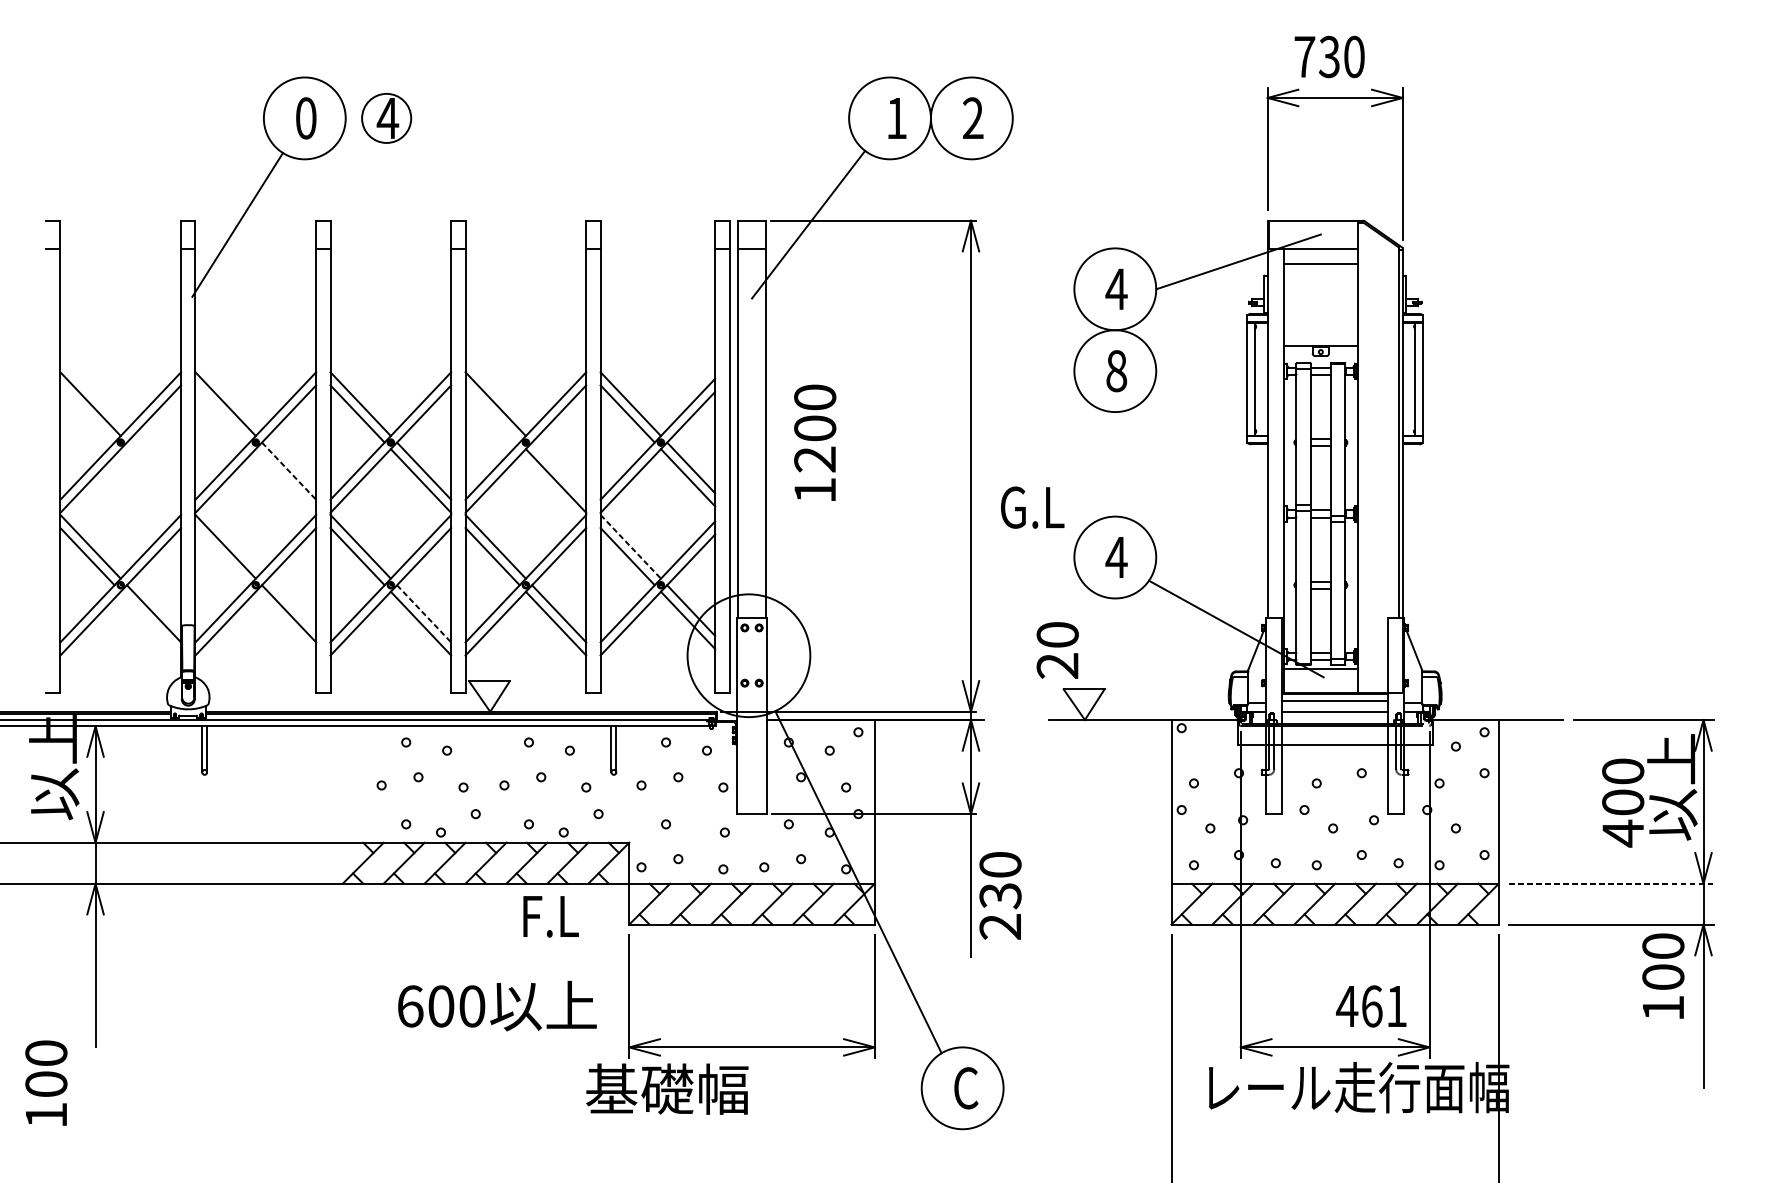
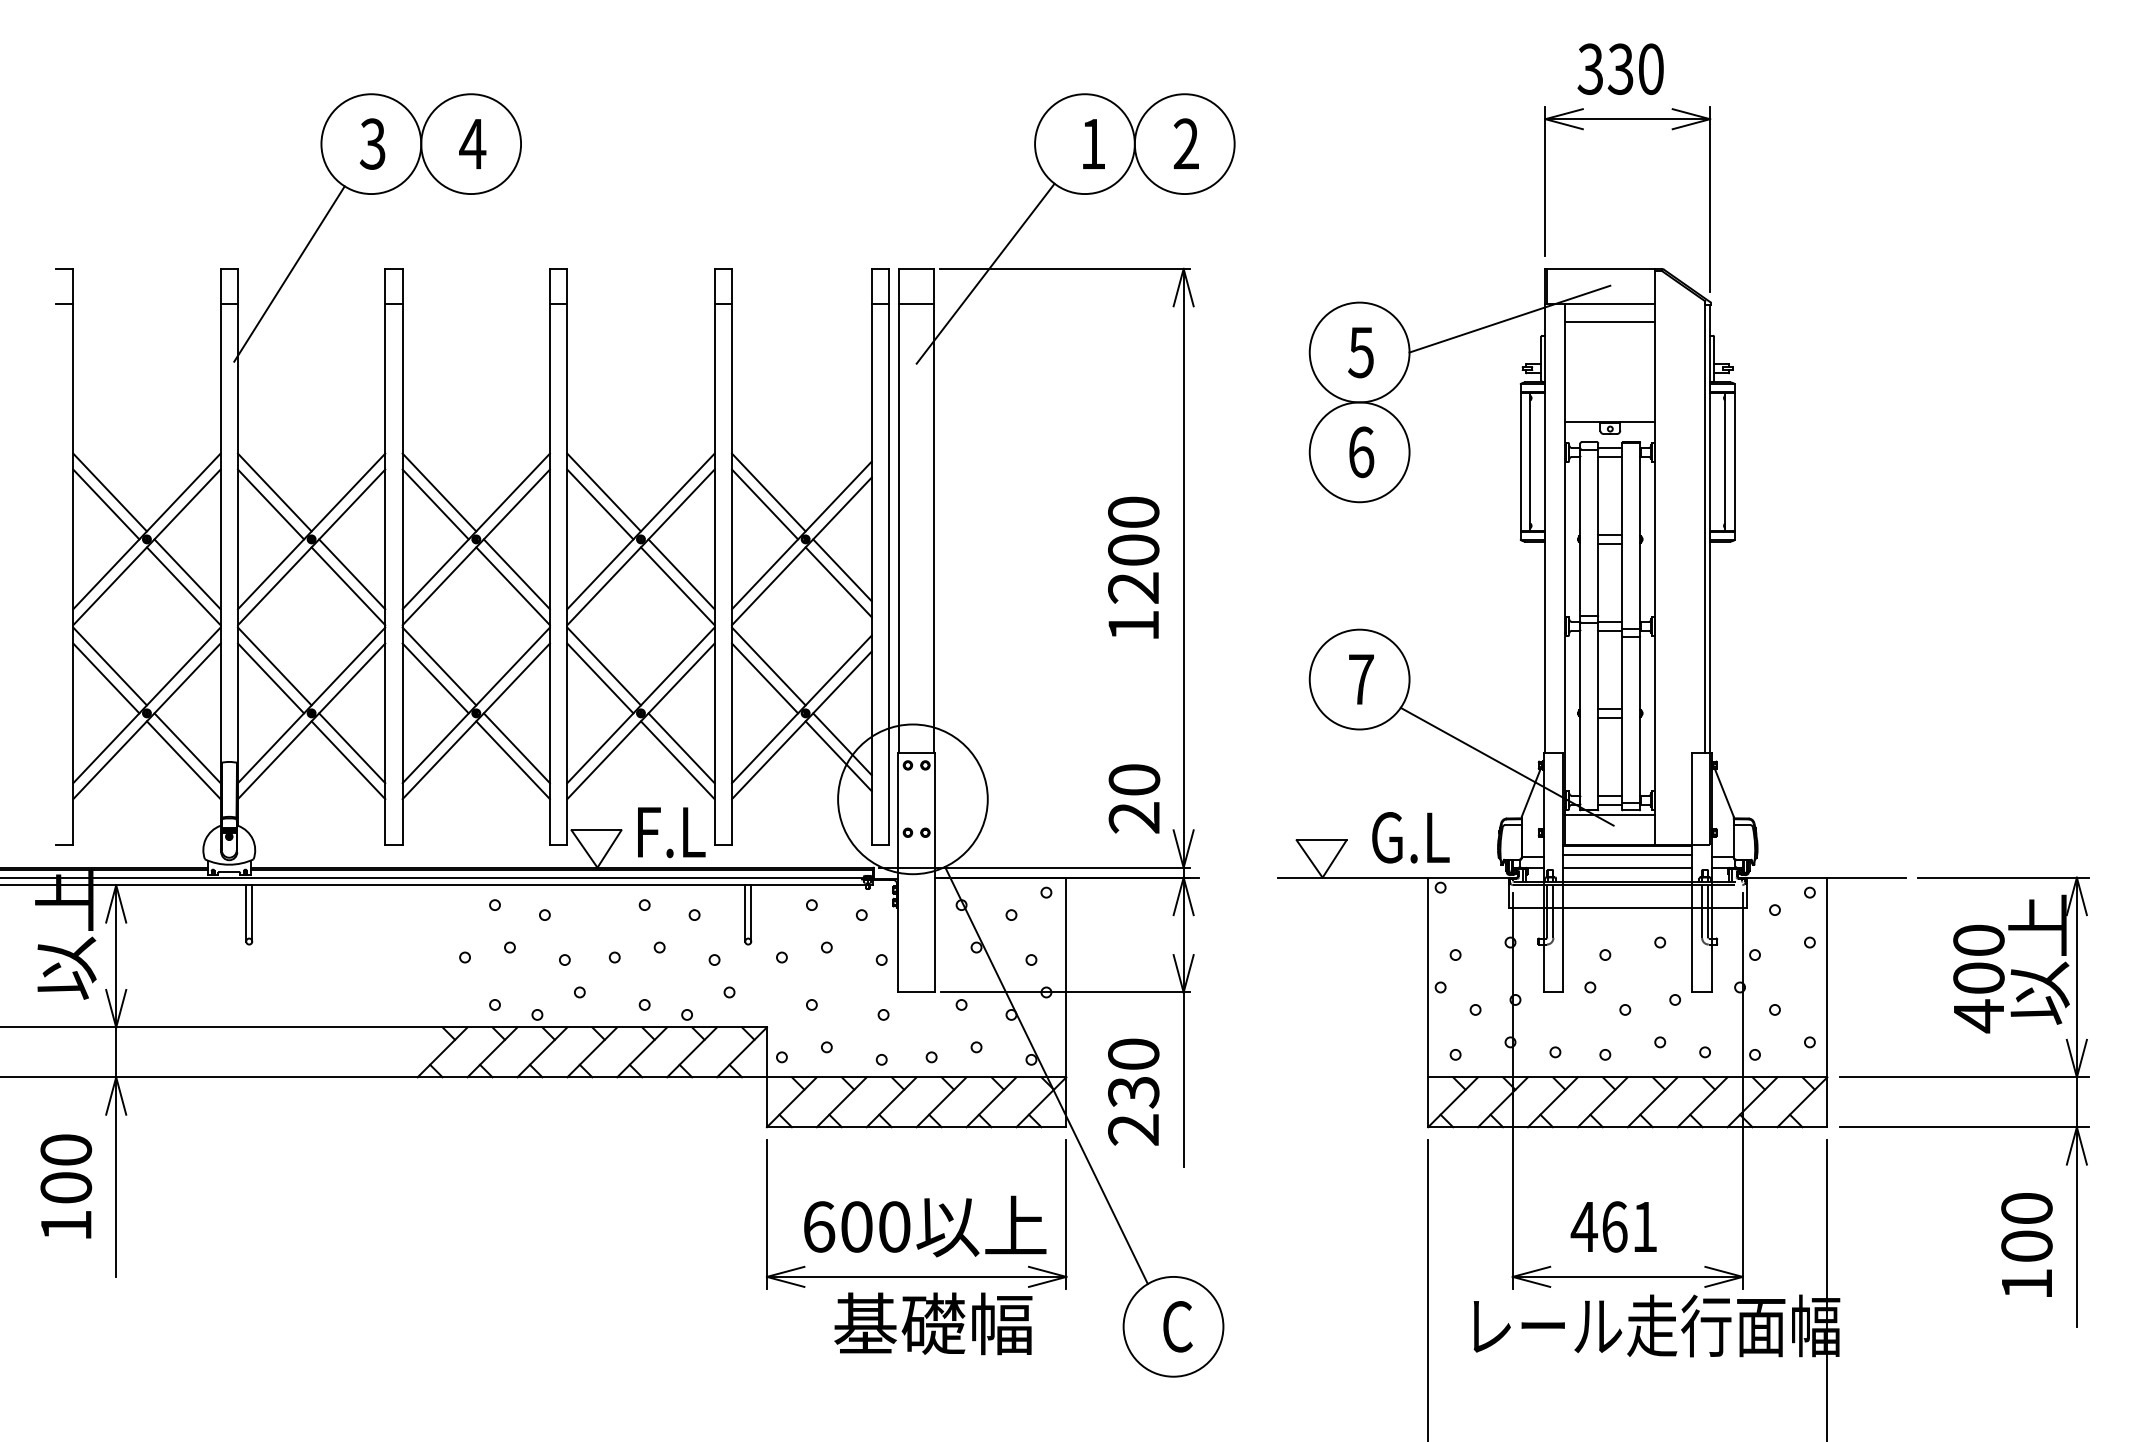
text: (1304, 57) -> (1590, 69), 730 -> 330
text: (305, 117) -> (372, 143), 0 -> 3
circle: (386, 118) -> (471, 144), size x1.67
text: (1115, 289) -> (1360, 352), 4 -> 5
text: (1116, 371) -> (1361, 452), 8 -> 6
line: (87, 413) -> (106, 504), added
line: (222, 413) -> (271, 504), added
line: (492, 413) -> (600, 504), added
text: (815, 442) -> (1133, 567), moved
line: (154, 471) -> (187, 574), added
line: (289, 471) -> (352, 574), dashed -> solid
line: (559, 471) -> (681, 574), added
line: (150, 481) -> (183, 586), added
line: (286, 481) -> (348, 586), added
text: (1032, 507) -> (1410, 837), moved
line: (630, 546) -> (768, 666), dashed -> solid
line: (222, 556) -> (271, 678), added
text: (1115, 557) -> (1360, 679), 4 -> 7
line: (424, 614) -> (517, 748), dashed -> solid
line: (150, 623) -> (183, 760), added
line: (286, 623) -> (348, 760), added
text: (1057, 650) -> (1134, 798), moved
line: (1611, 883) -> (1964, 1077), dashed -> solid
text: (1000, 895) -> (1133, 1091), moved
text: (550, 916) -> (671, 832), moved
text: (1663, 975) -> (2026, 1244), moved
text: (497, 1006) -> (925, 1226), moved
text: (1371, 1006) -> (1613, 1226), moved
text: (46, 1083) -> (66, 1186), moved
text: (667, 1088) -> (933, 1323), moved

